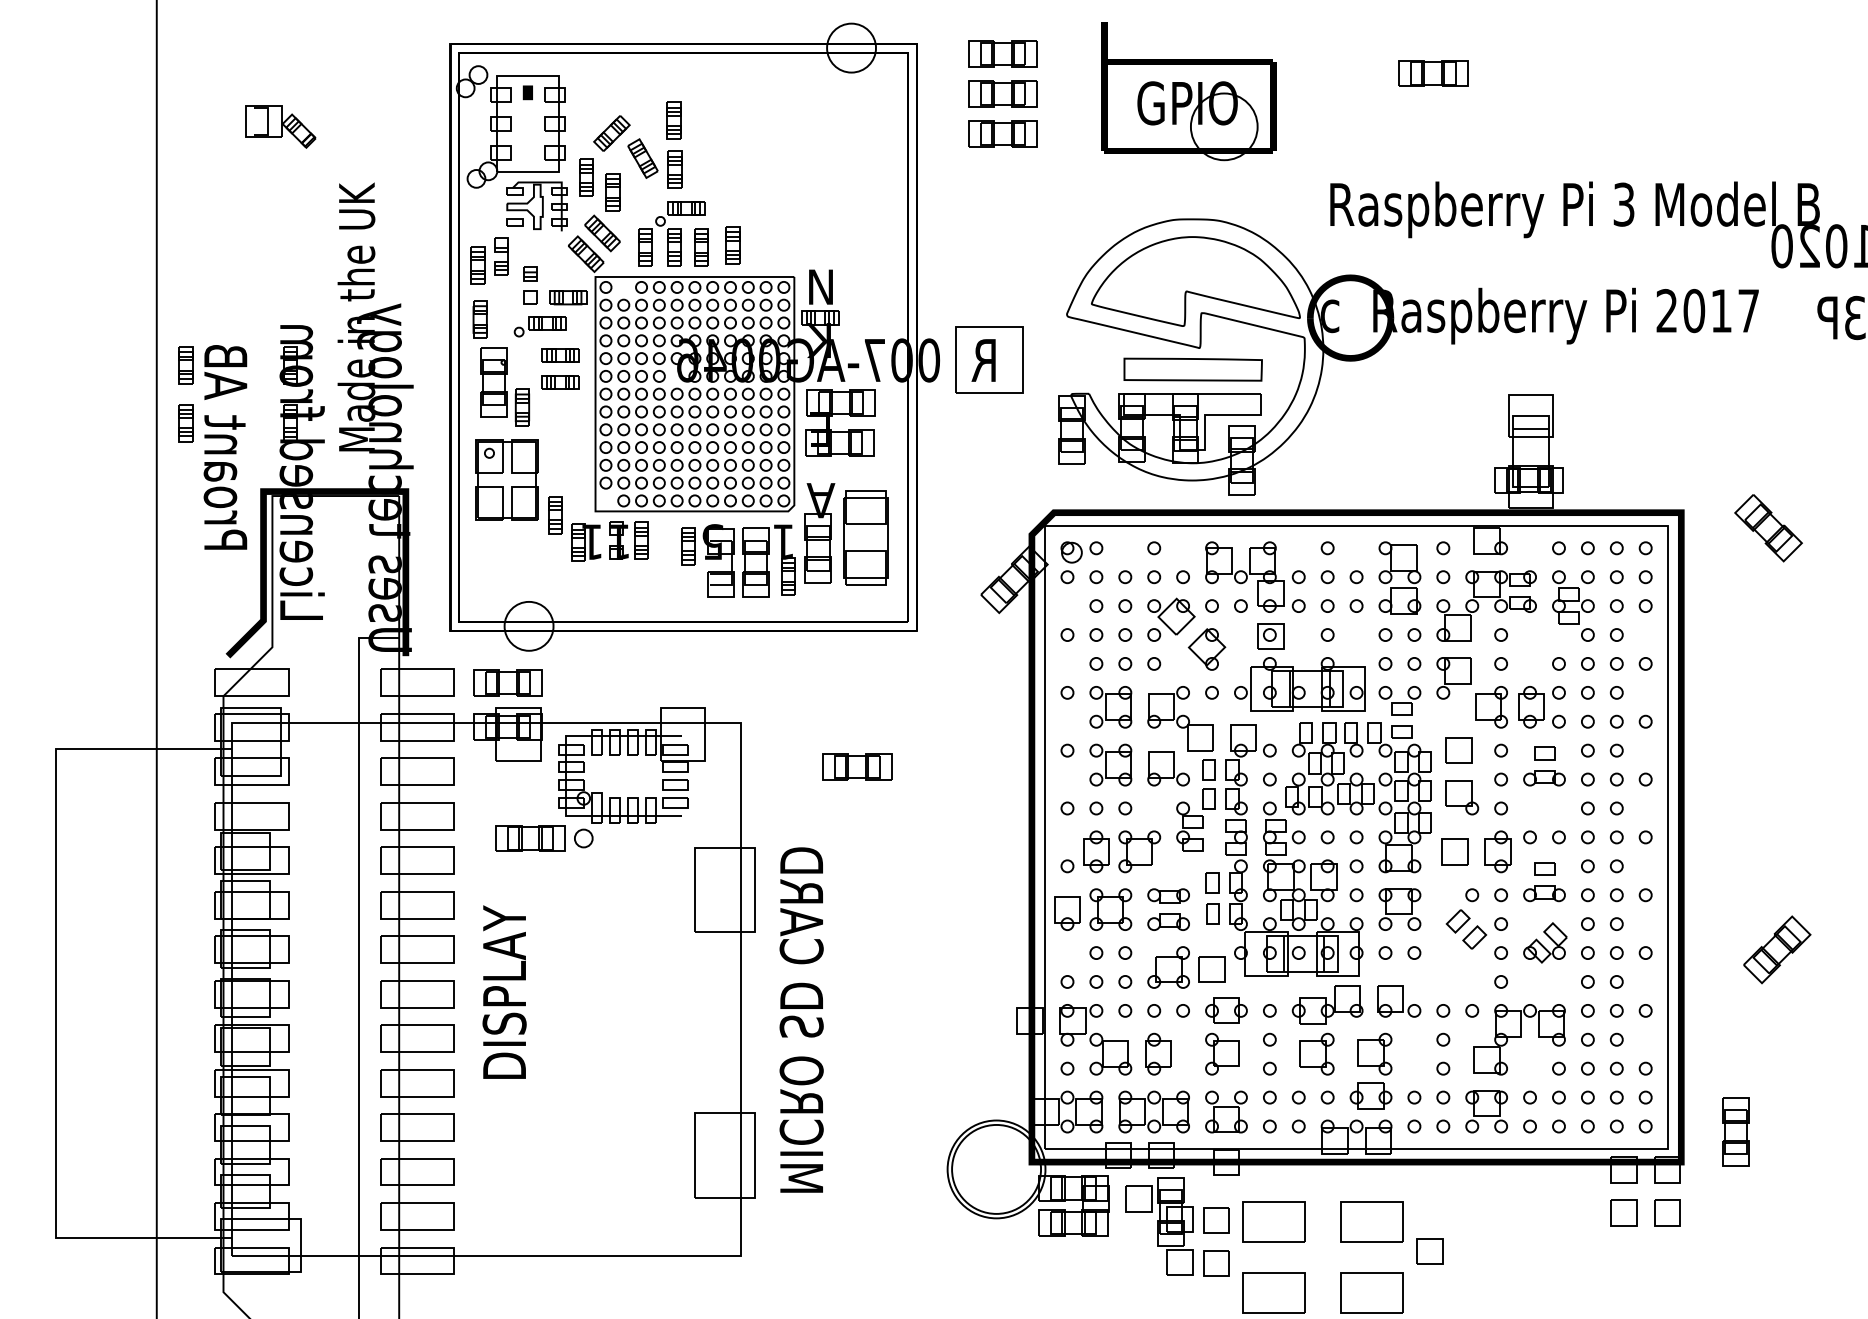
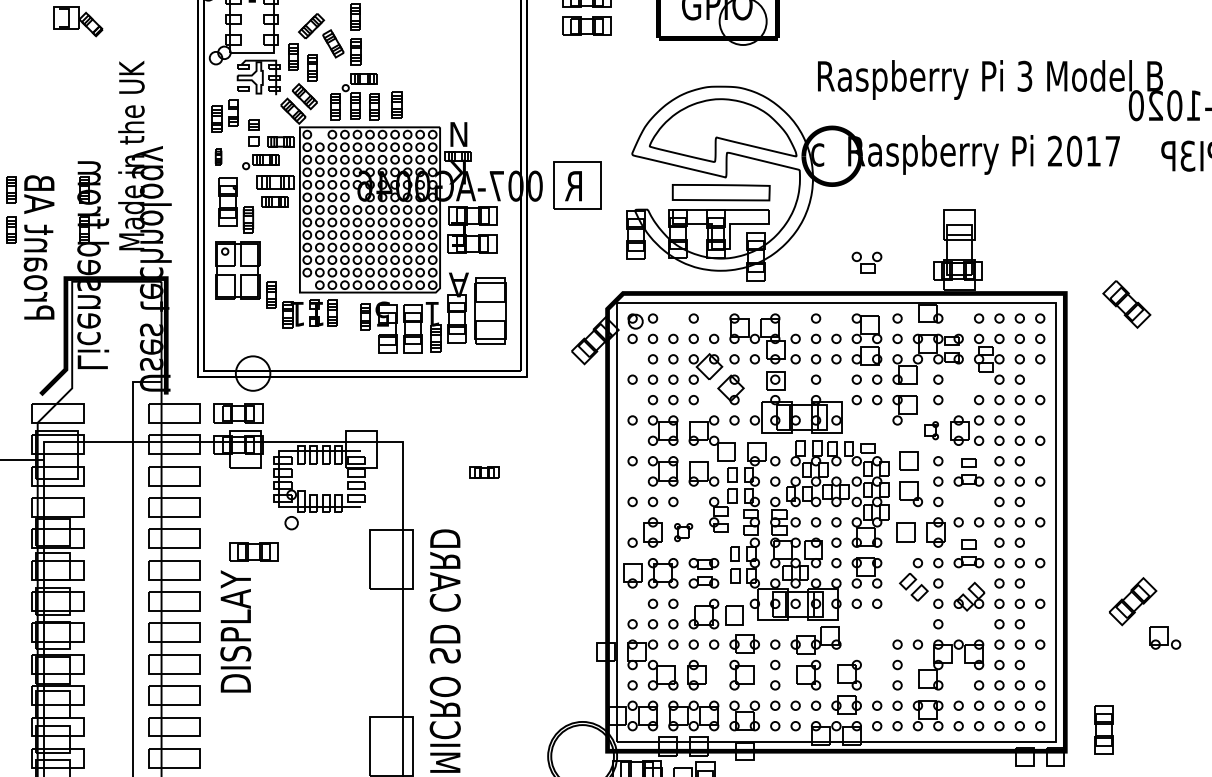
part: (479, 319) -> (218, 157), size x0.6
part: (560, 355) -> (275, 182), size x1.4
part: (1399, 700) -> (866, 262), moved
part: (1491, 707) -> (931, 430), size x0.6
part: (857, 766) -> (484, 472), size x0.6
part: (530, 838) -> (254, 552), moved
part: (1139, 851) -> (683, 532), size x0.6
part: (1399, 1001) -> (1165, 638), moved

